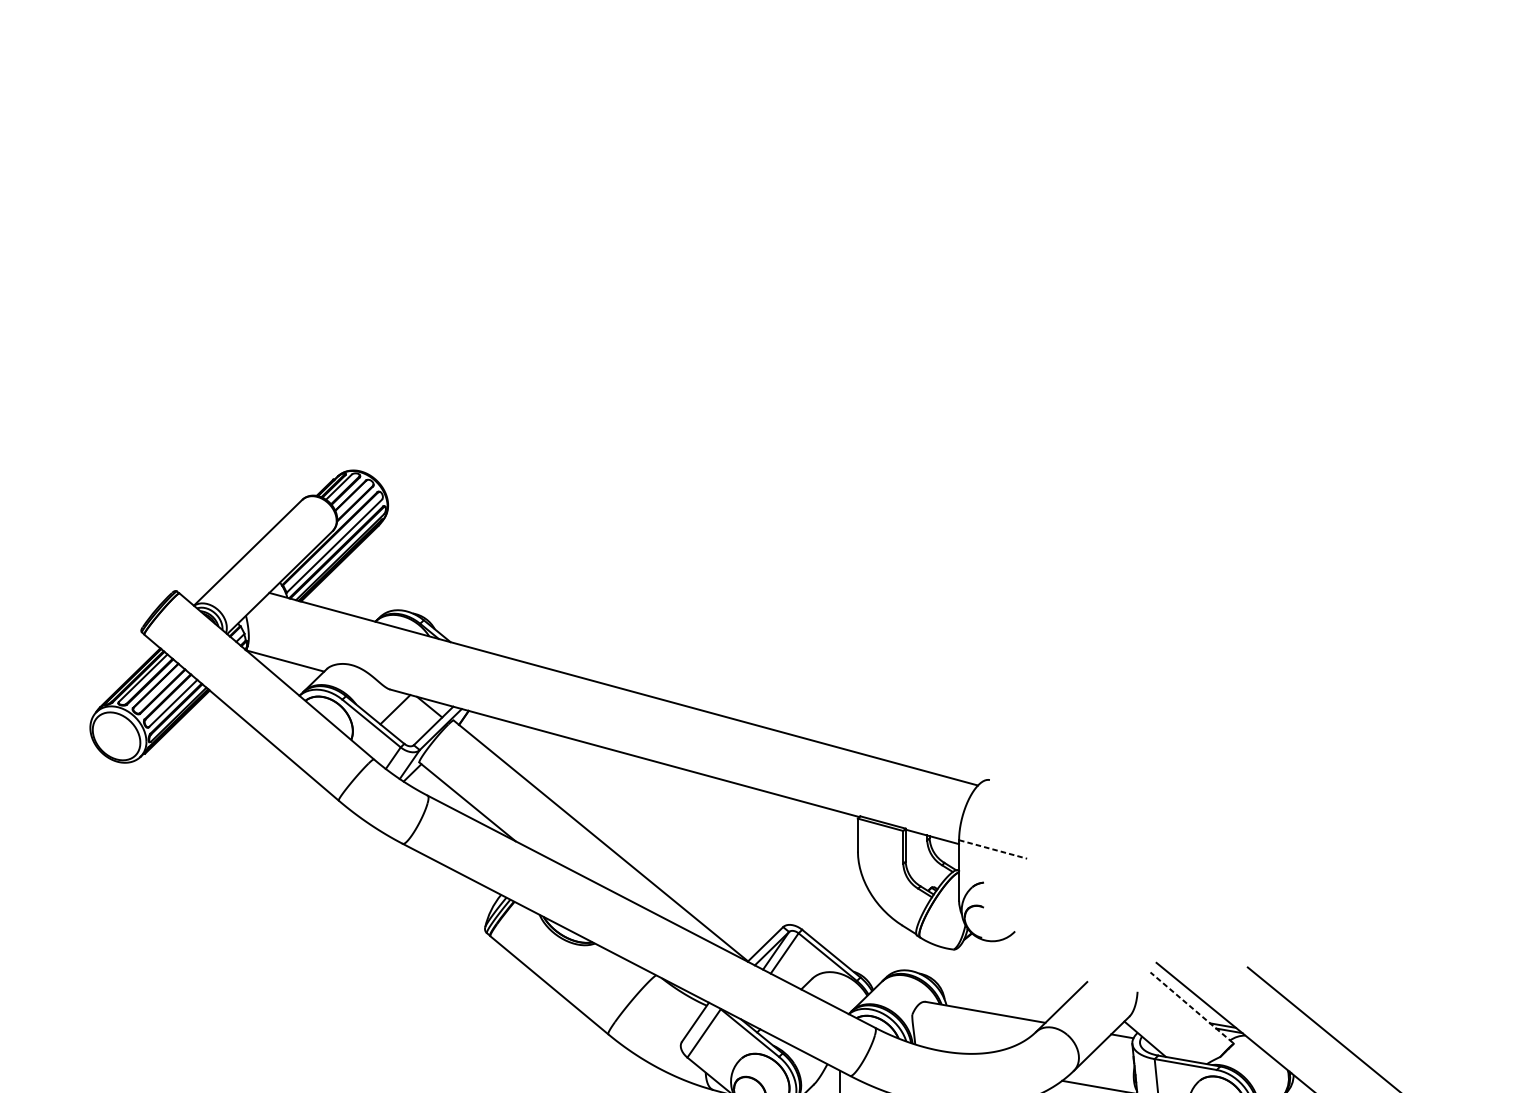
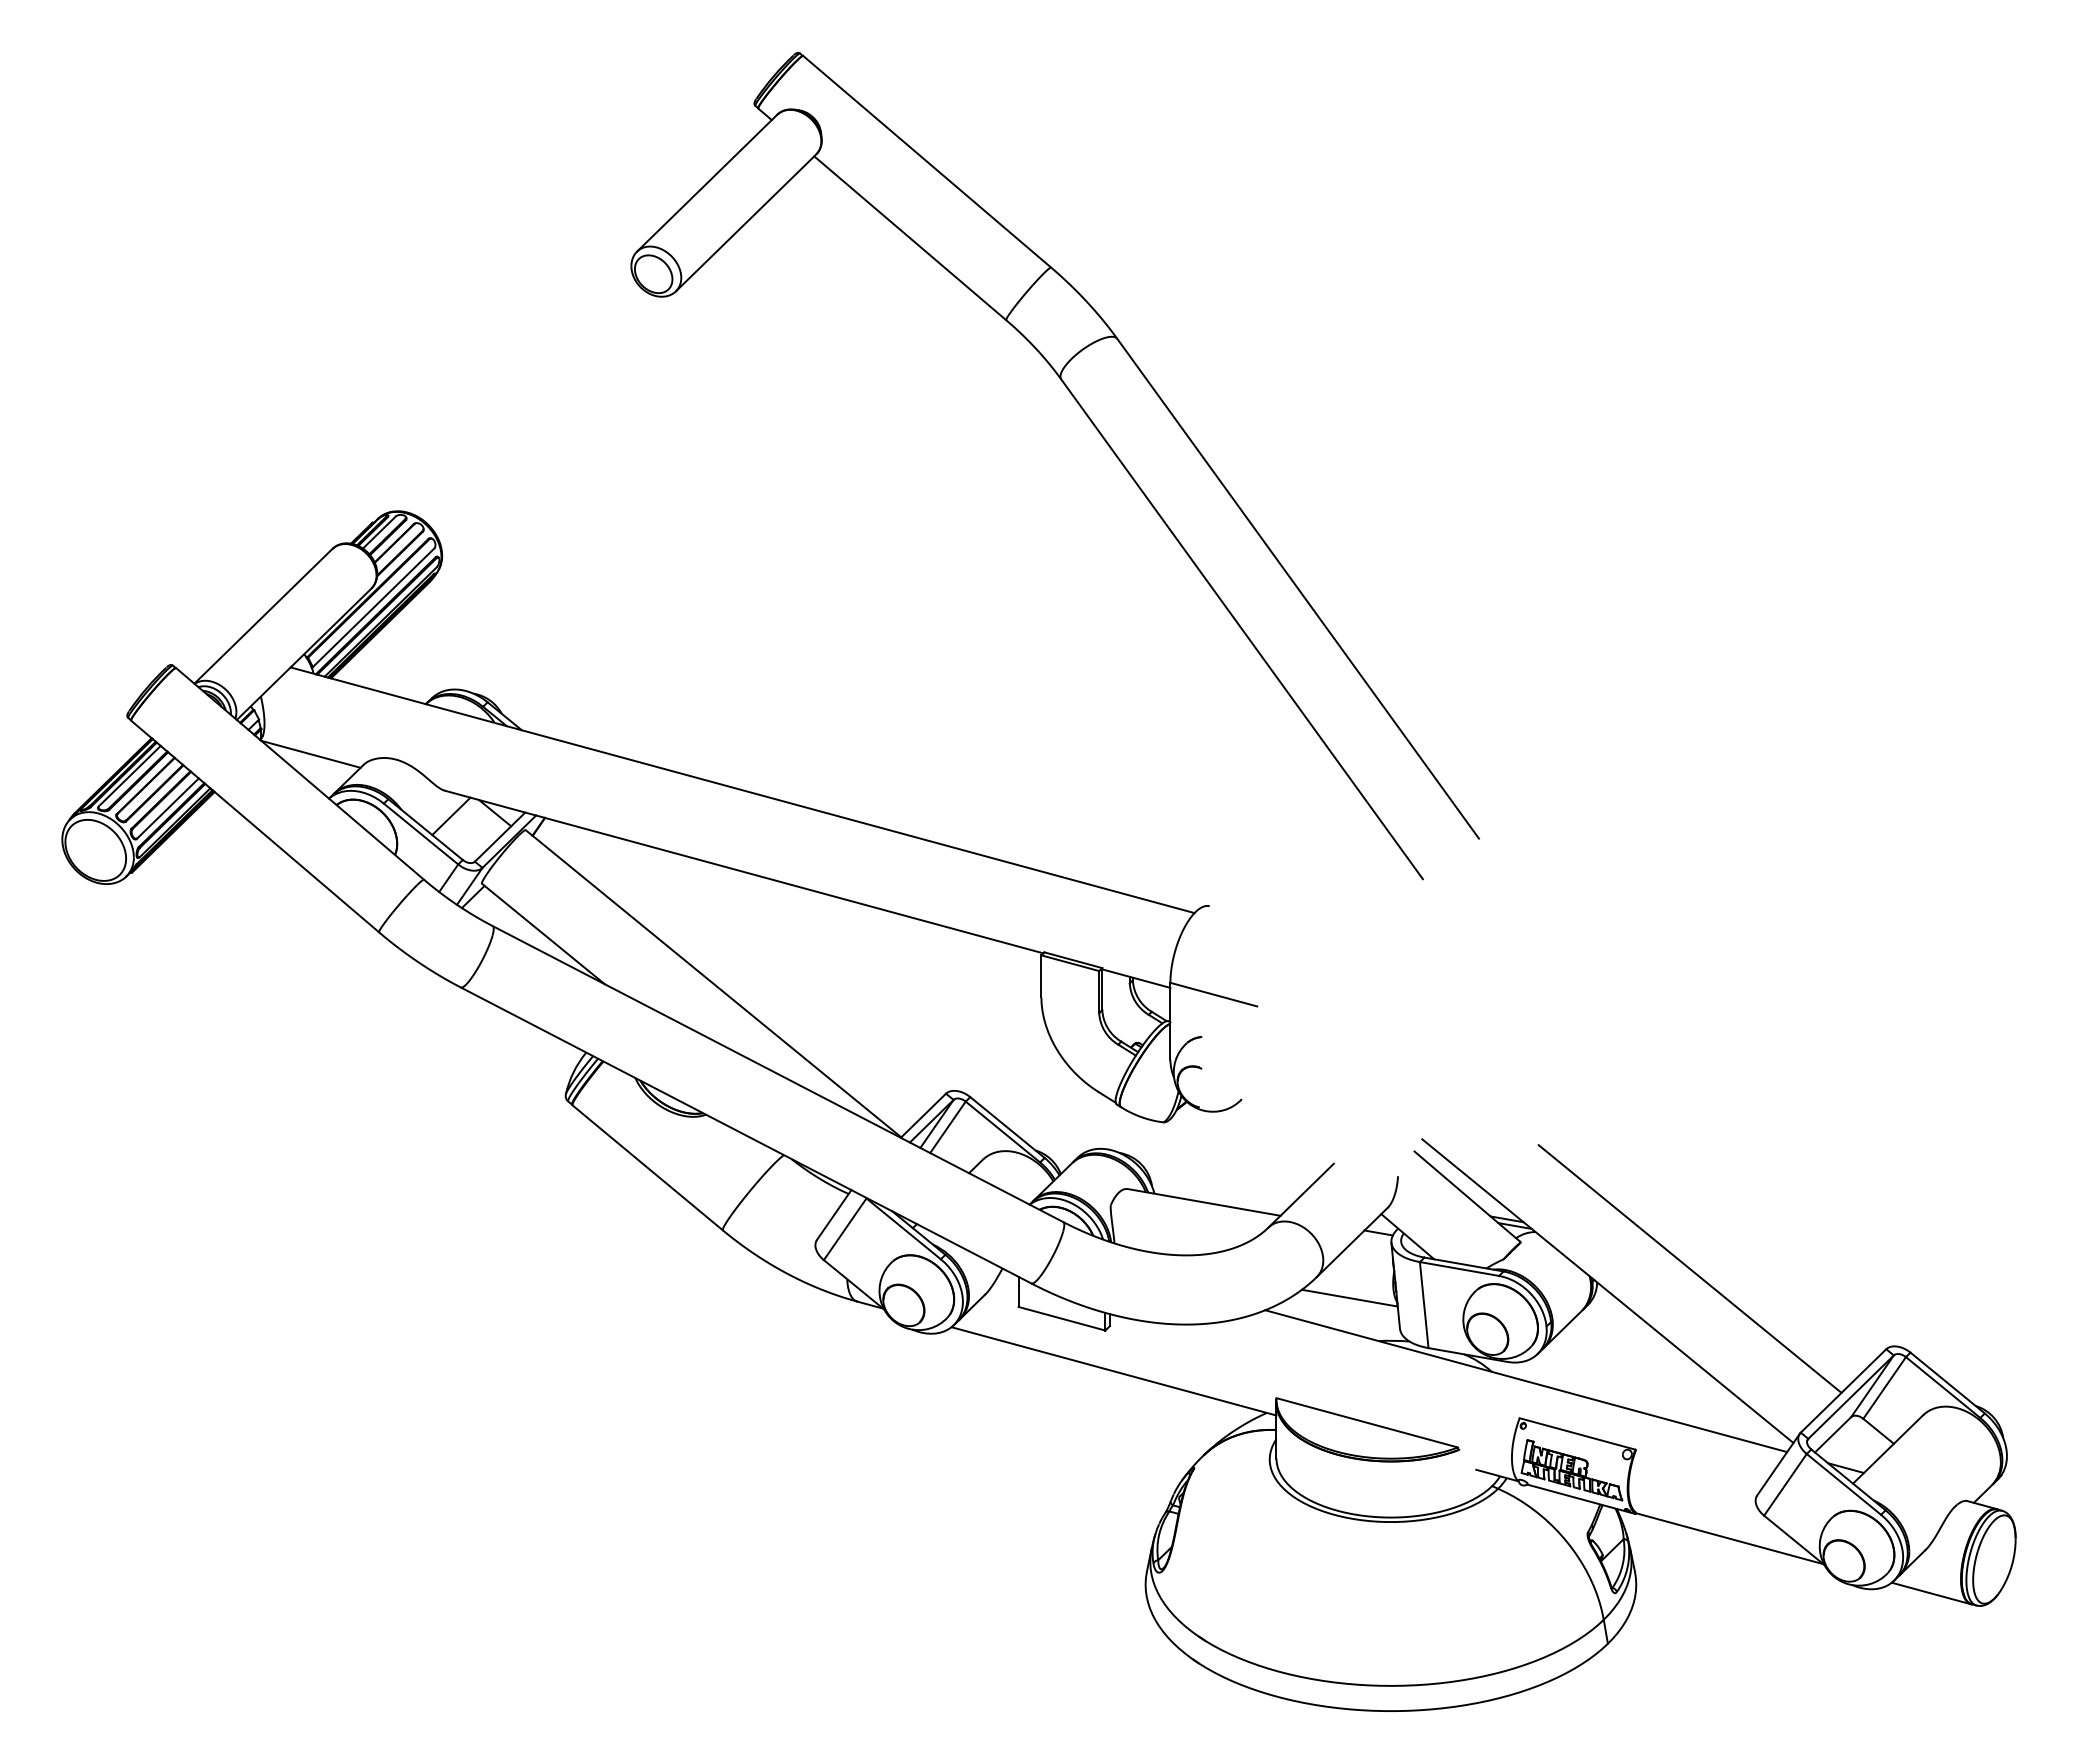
part: (903, 410) -> (1099, 434), added
line: (992, 849) -> (1213, 994), dashed -> solid
line: (1191, 1007) -> (1466, 1196), dashed -> solid

